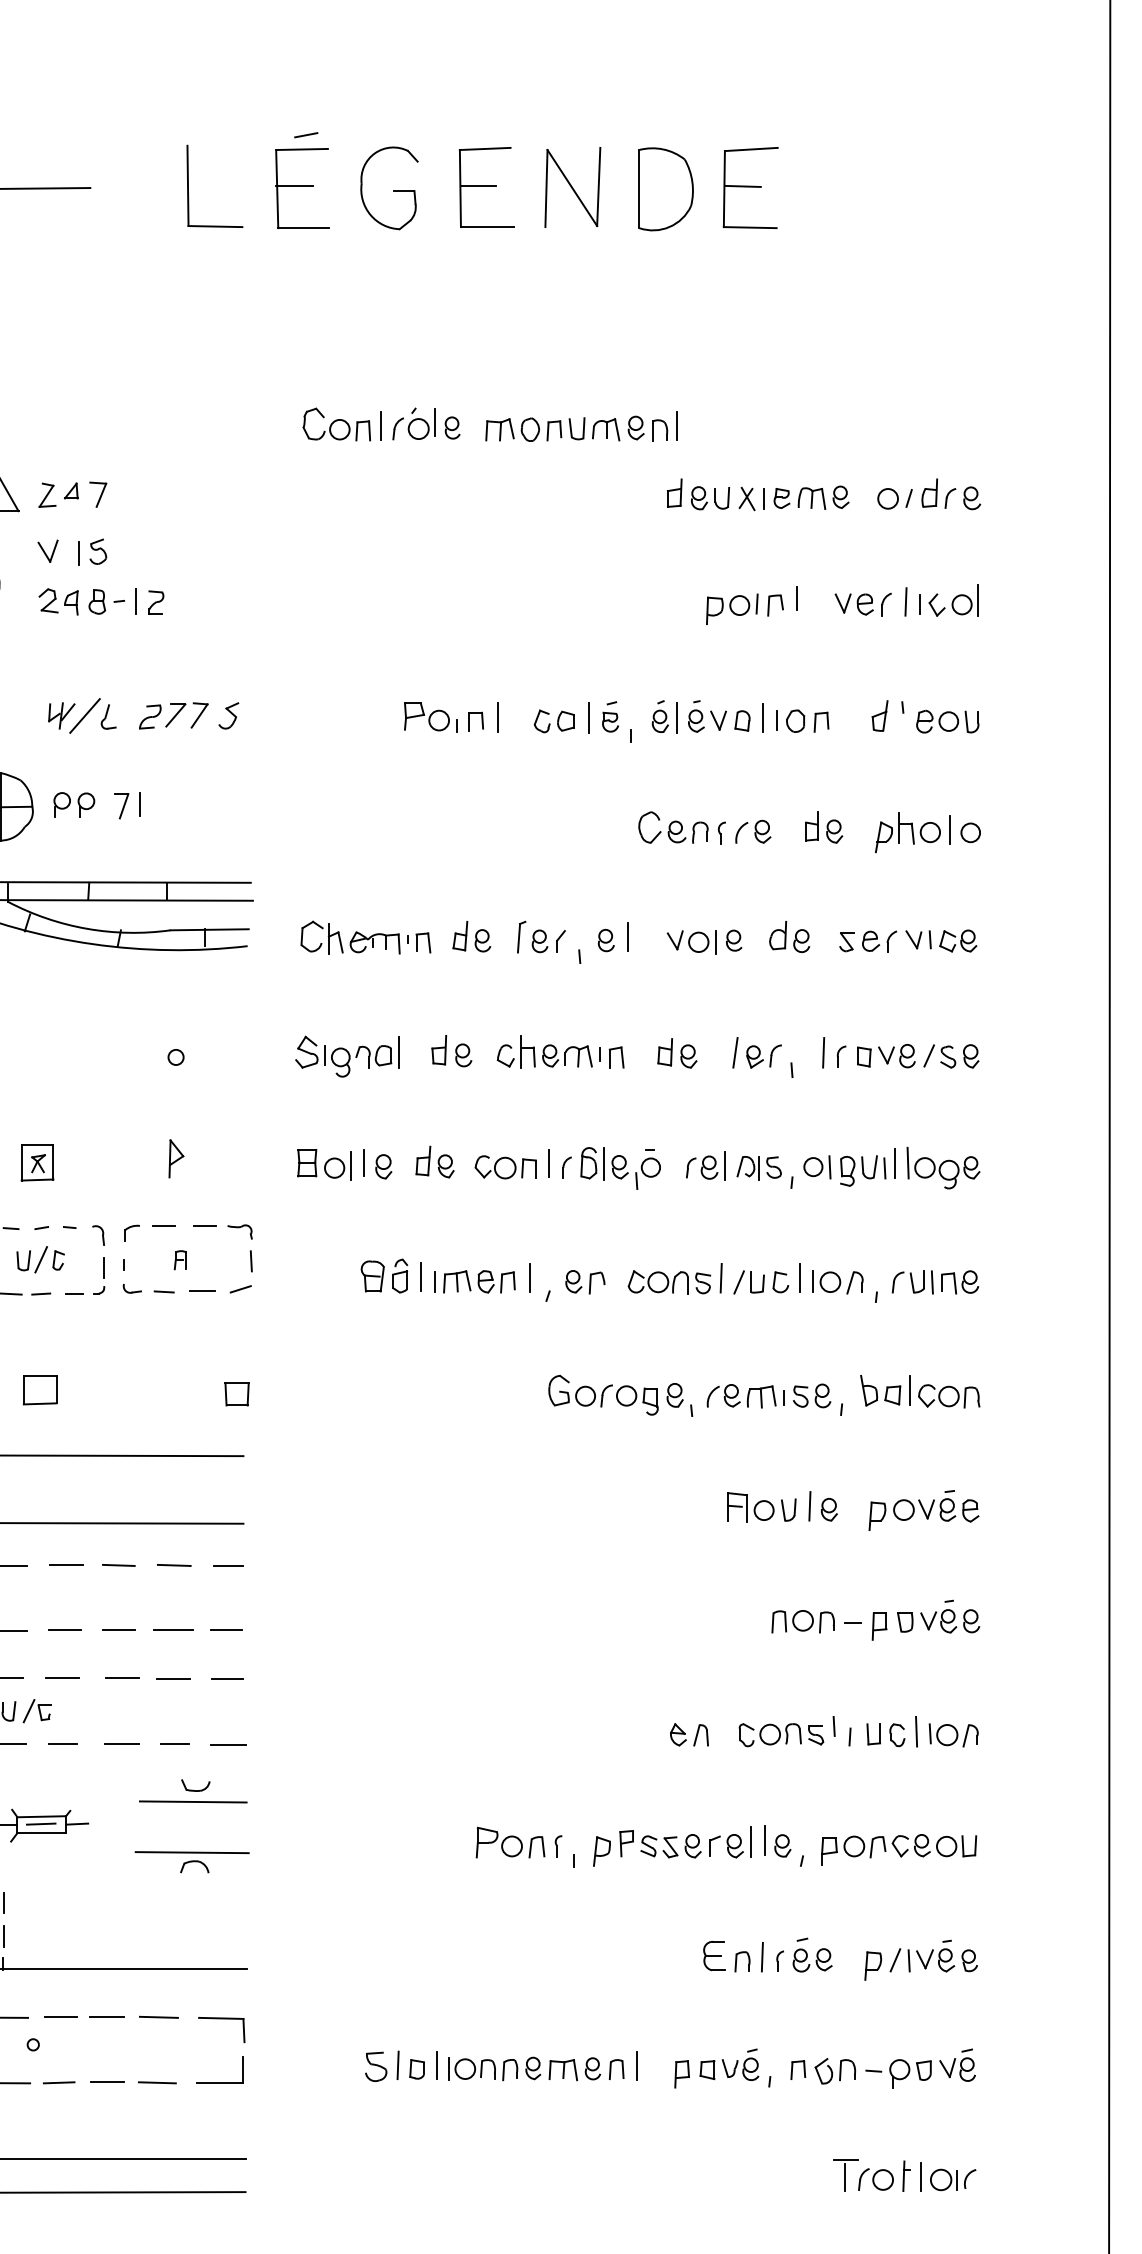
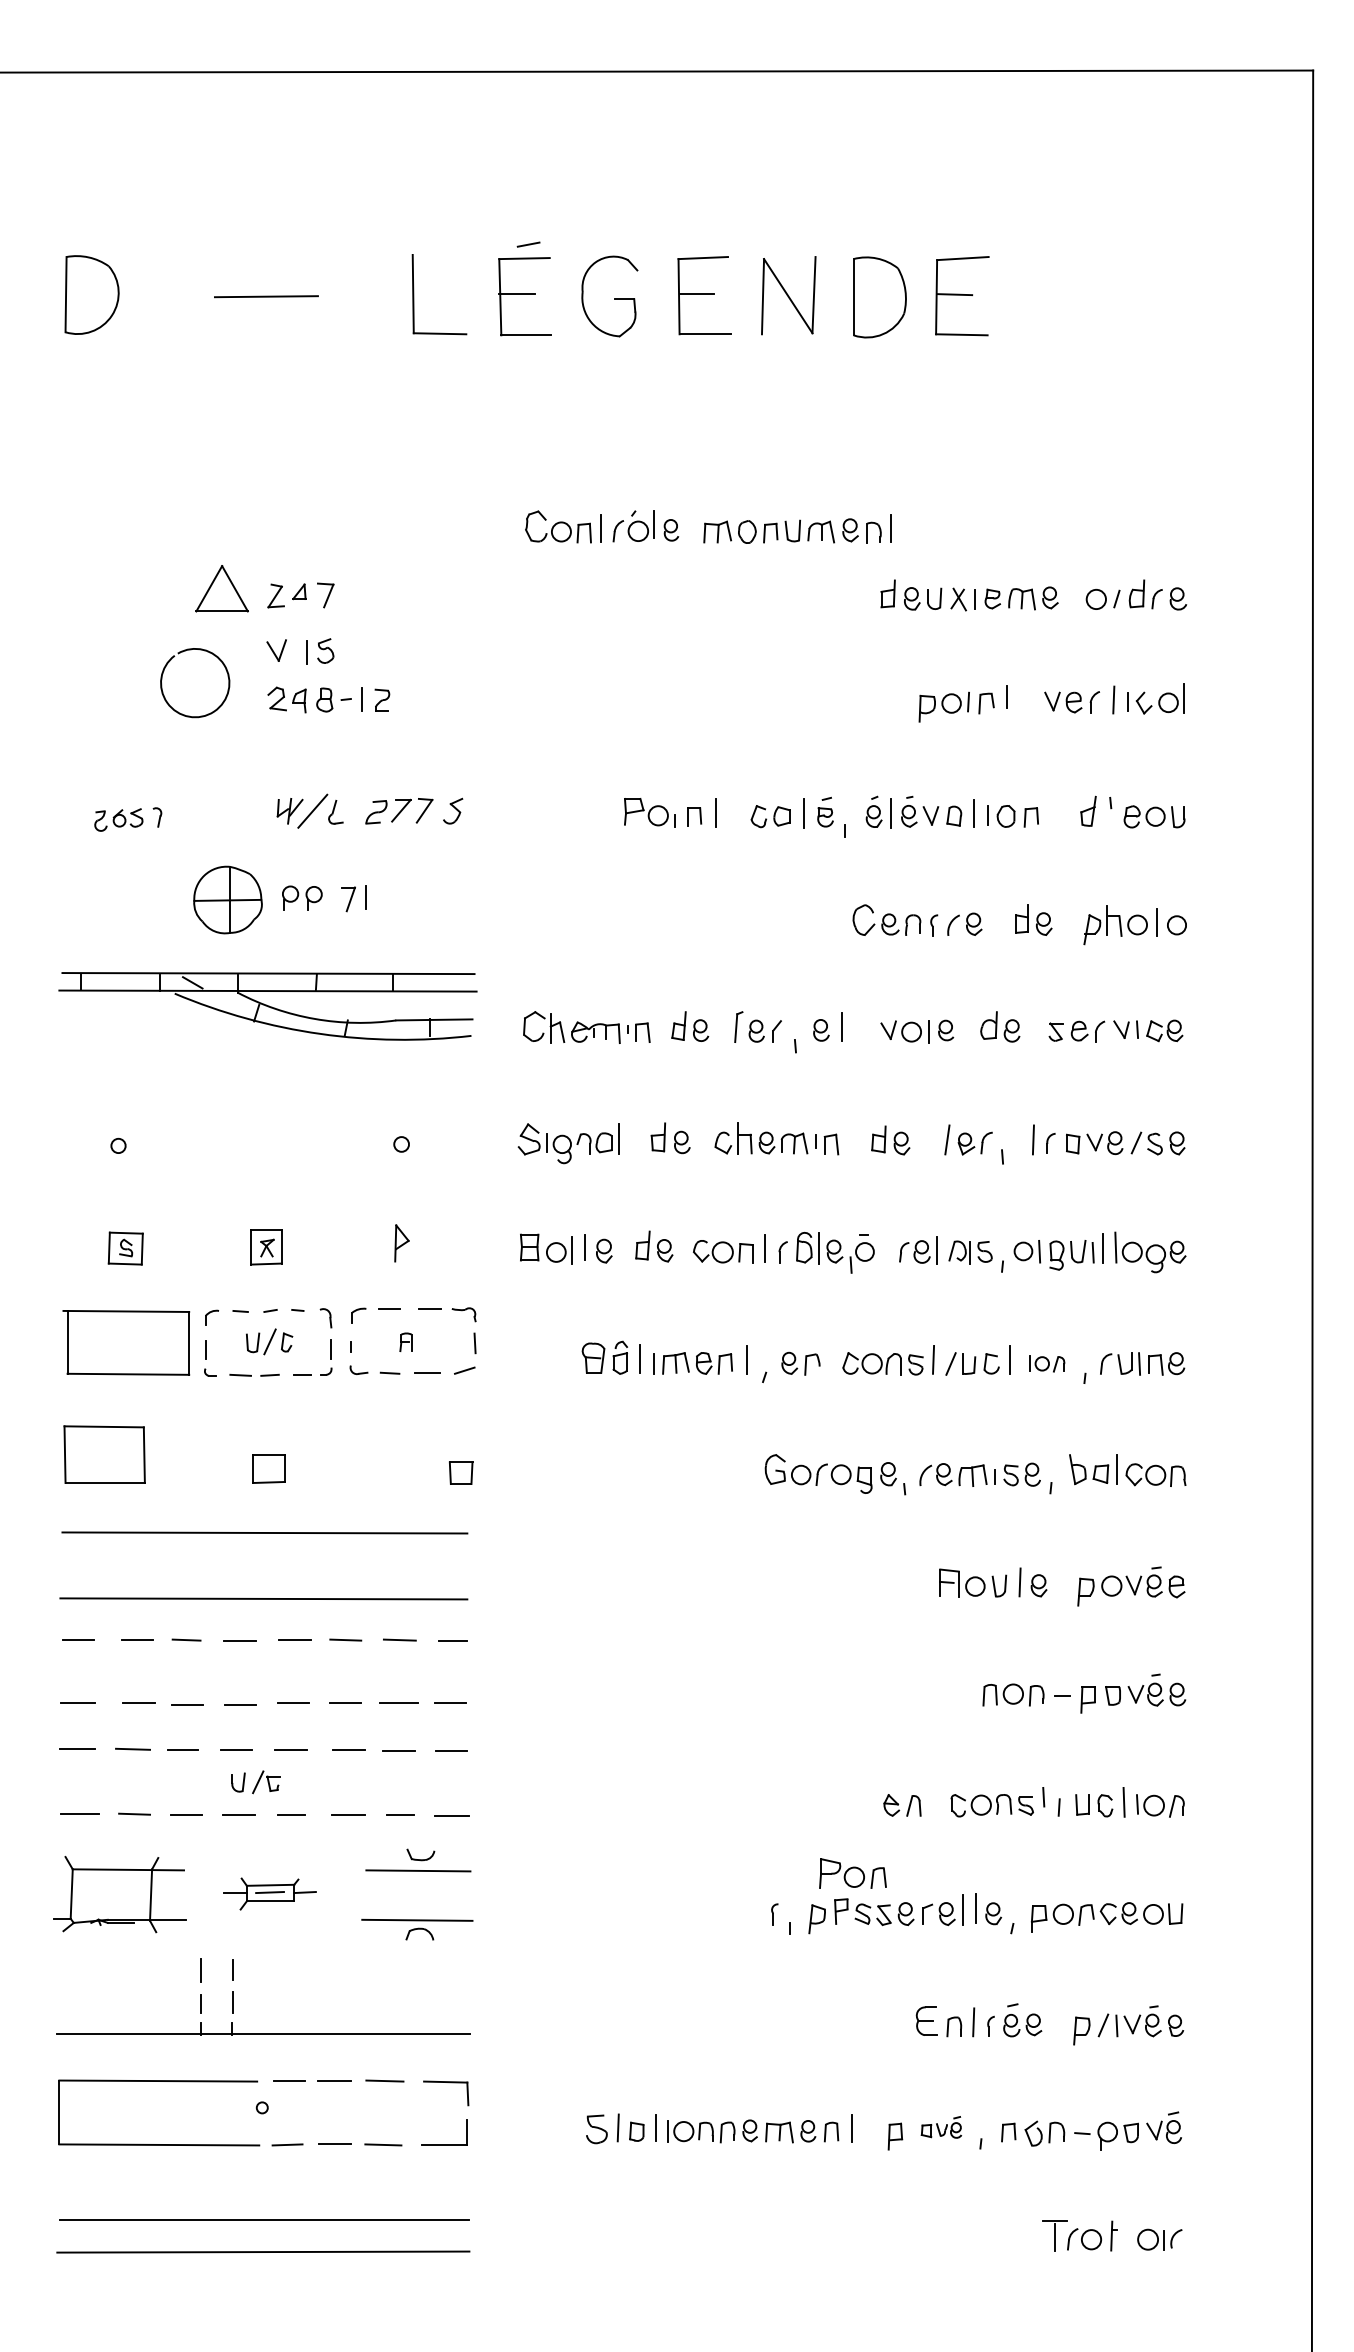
part: (838, 1281) -> (1047, 1363), size x0.7
part: (510, 1842) -> (852, 1873), moved
part: (729, 2064) -> (941, 2127), size x0.7
line: (921, 2176) -> (1128, 2236), removed

